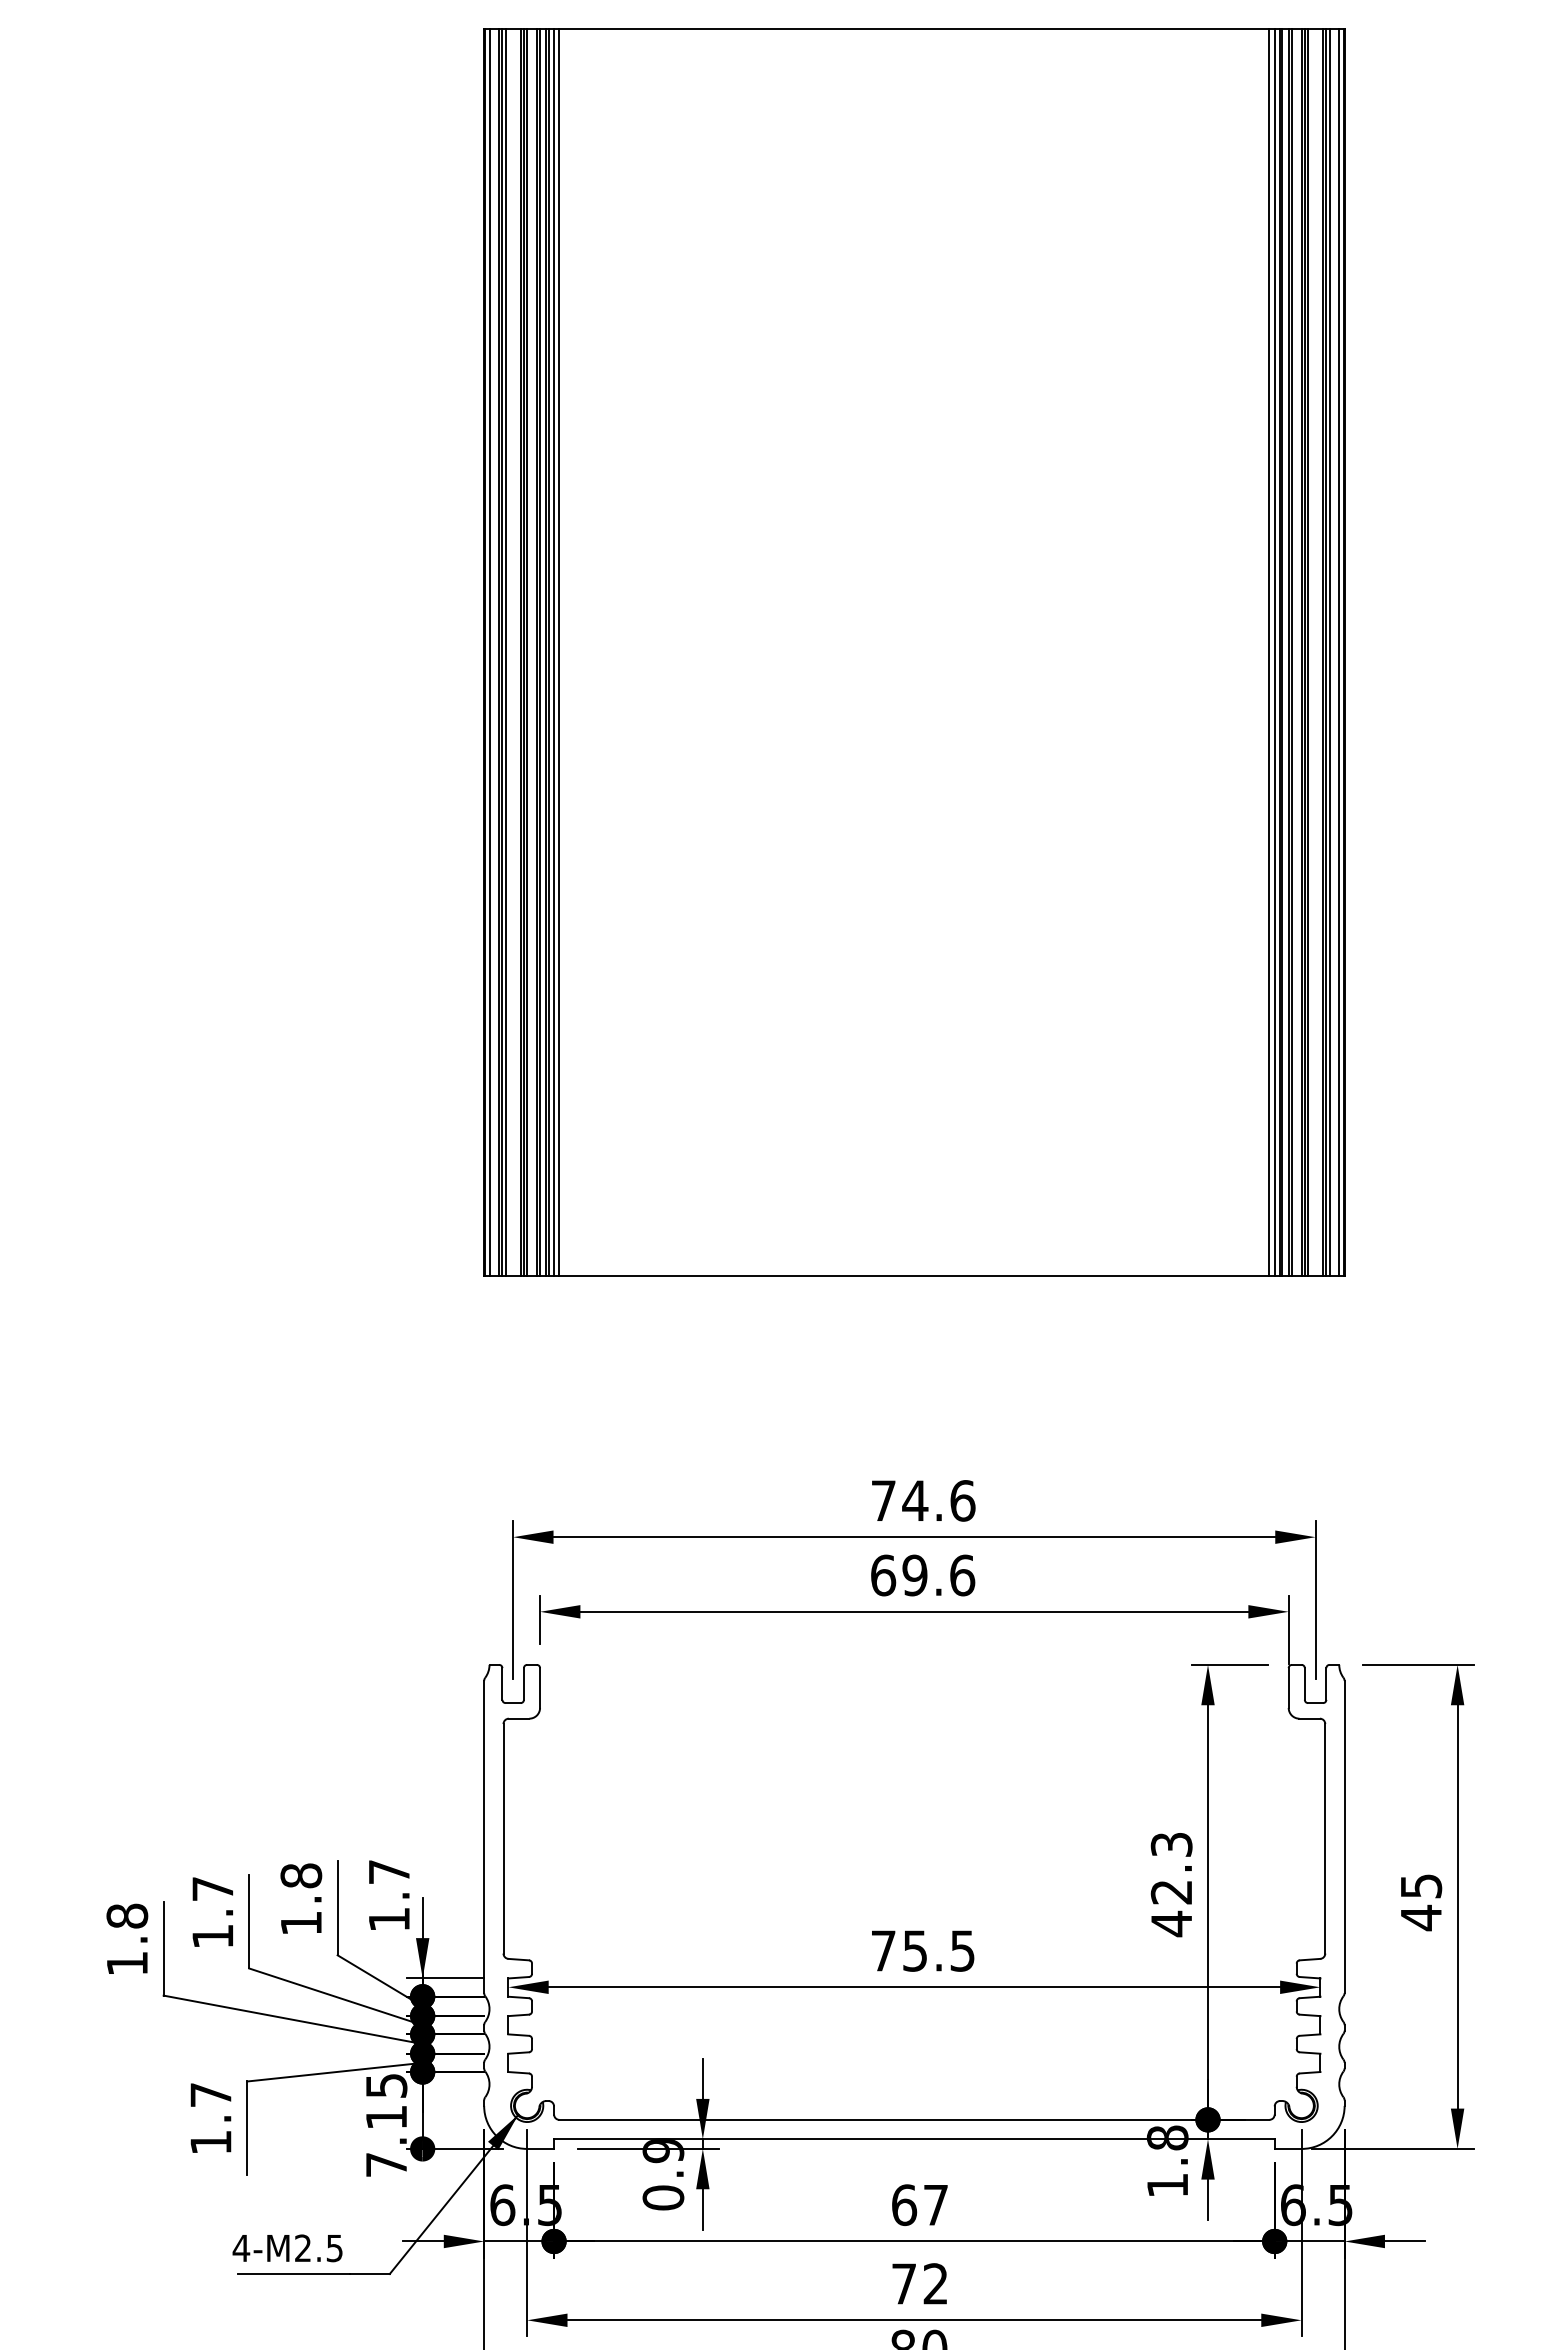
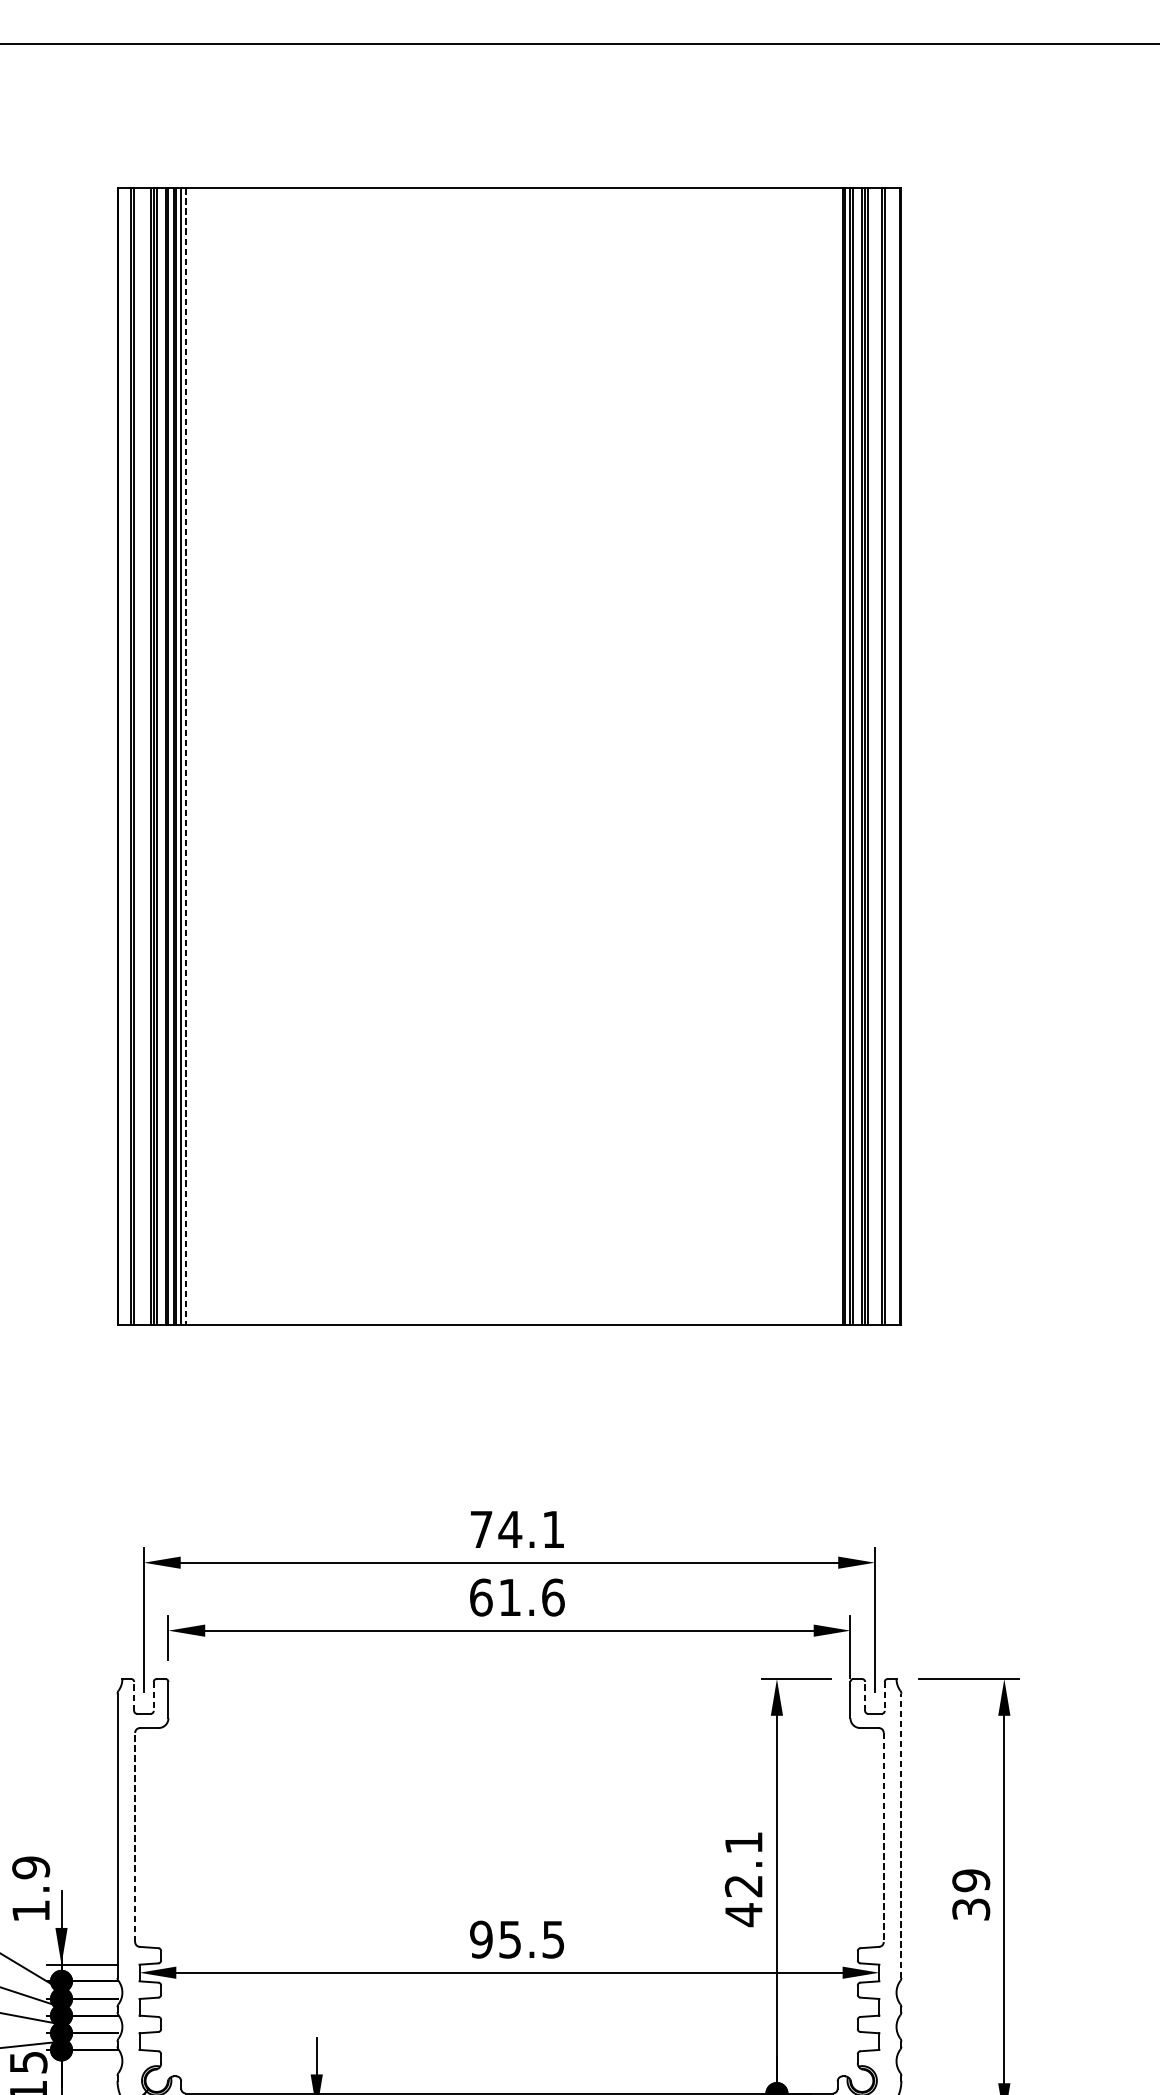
line: (489, 652) -> (122, 756), removed
line: (505, 652) -> (136, 756), removed
line: (559, 652) -> (186, 756), solid -> dashed
line: (1269, 652) -> (832, 756), removed
line: (1274, 652) -> (837, 756), removed
line: (1329, 652) -> (887, 756), removed
line: (1339, 652) -> (896, 756), removed
text: (962, 1500) -> (553, 1529), 74.6 -> 74.1
text: (914, 1575) -> (509, 1597), 69.6 -> 61.6
line: (502, 1684) -> (134, 1696), solid -> dashed
line: (523, 1684) -> (153, 1696), solid -> dashed
line: (1304, 1684) -> (864, 1696), solid -> dashed
line: (1326, 1684) -> (884, 1696), solid -> dashed
line: (1344, 1837) -> (901, 1836), solid -> dashed
line: (503, 1838) -> (135, 1837), solid -> dashed
line: (1325, 1838) -> (883, 1837), solid -> dashed
text: (1171, 1844) -> (743, 1842), 42.3 -> 42.1
text: (389, 1871) -> (31, 1867), 1.7 -> 1.9
text: (1421, 1902) -> (971, 1895), 45 -> 39
text: (883, 1950) -> (481, 1939), 75.5 -> 95.5

